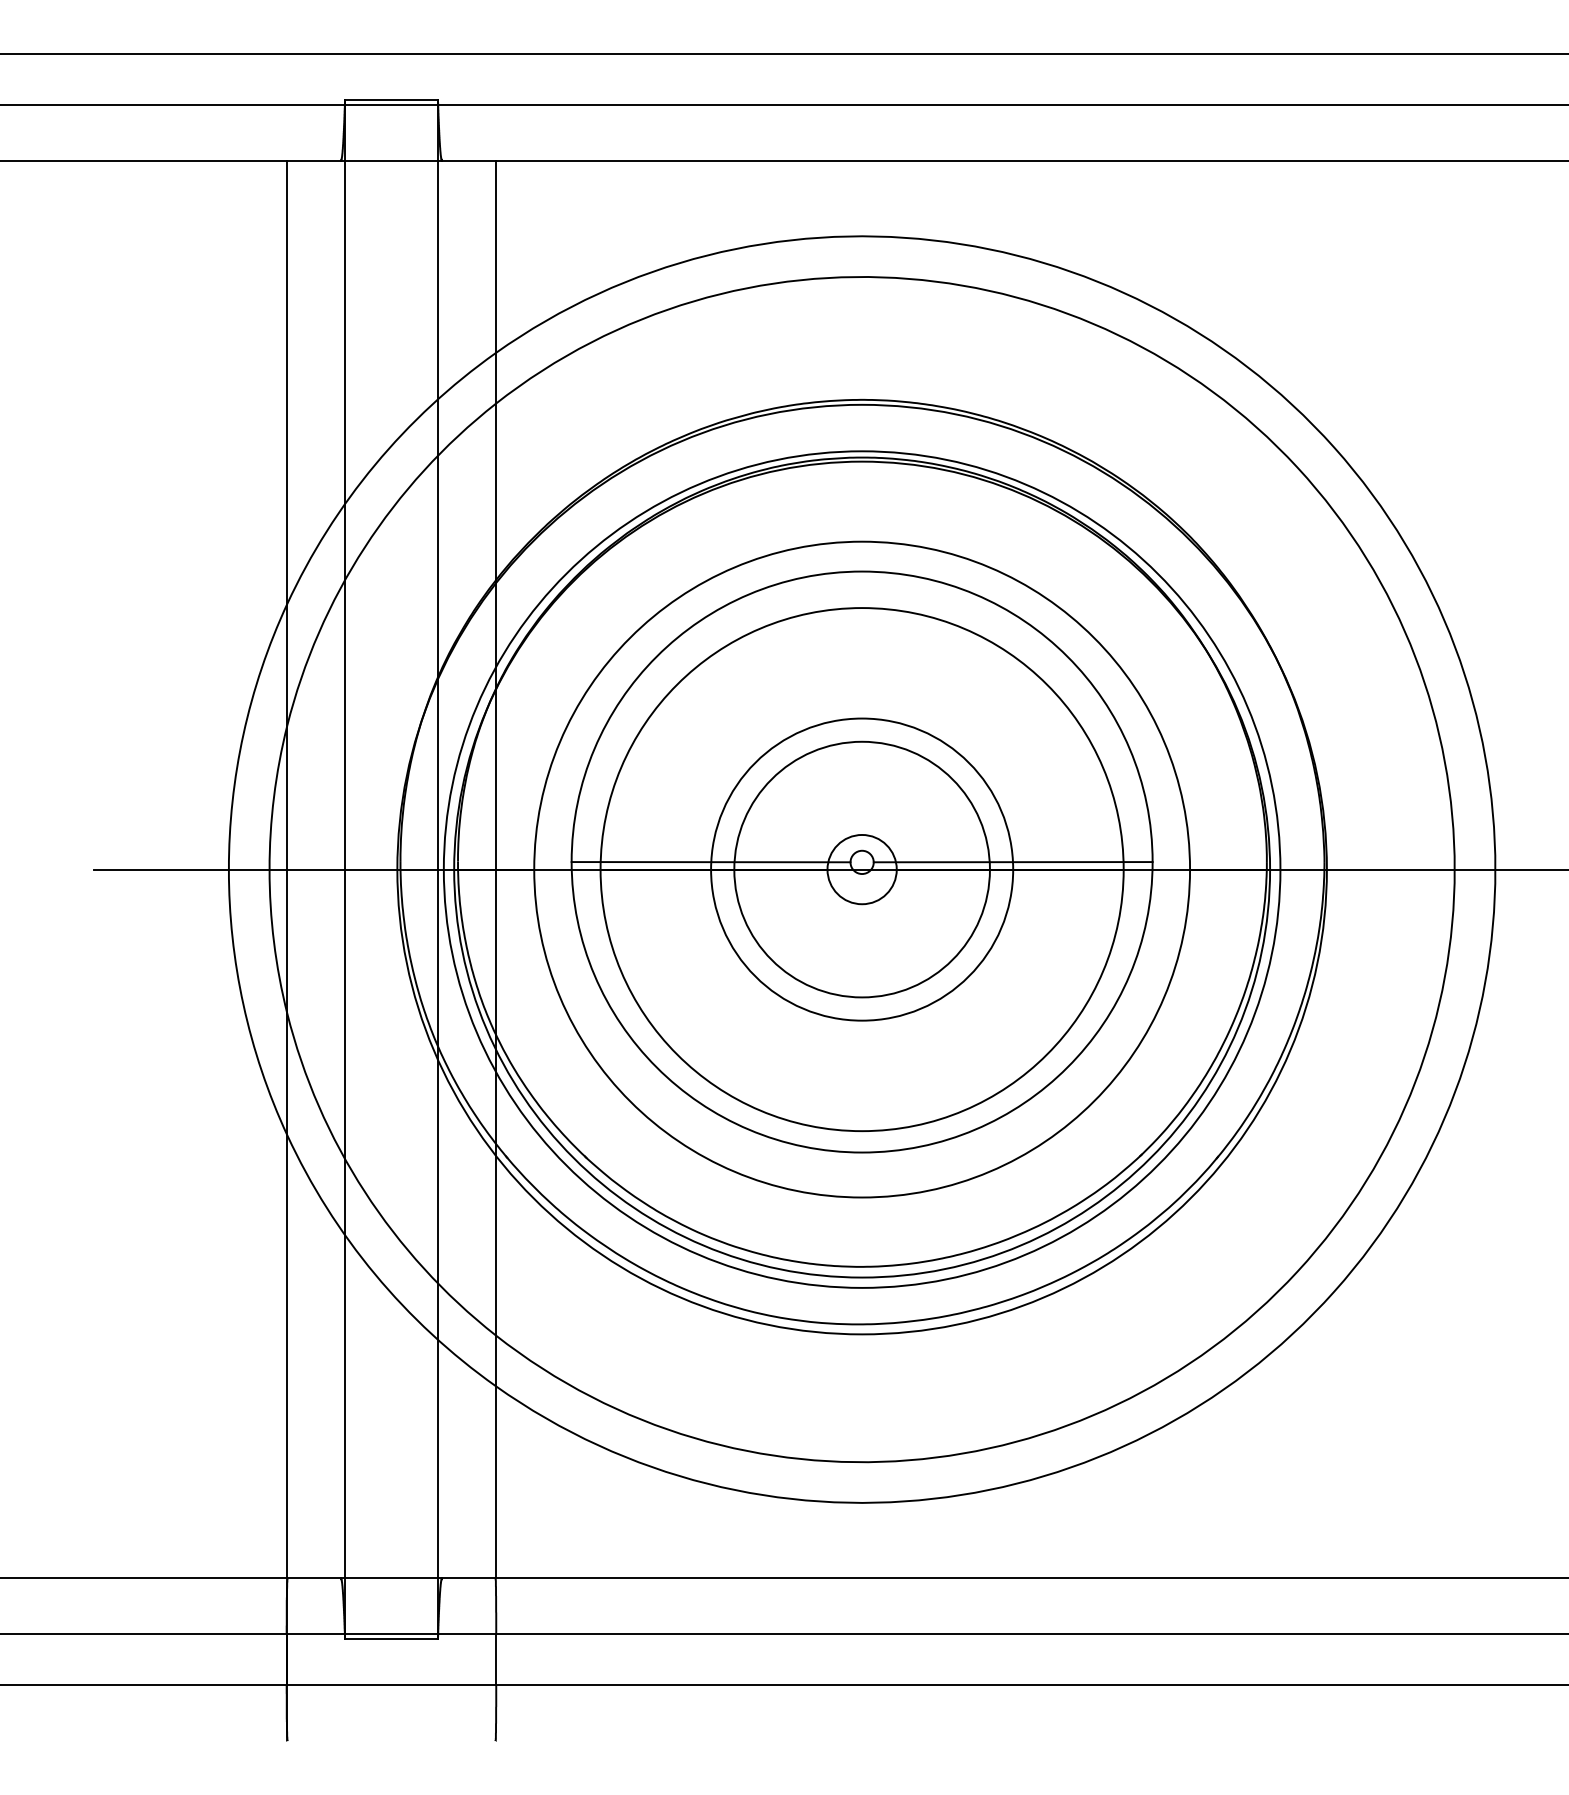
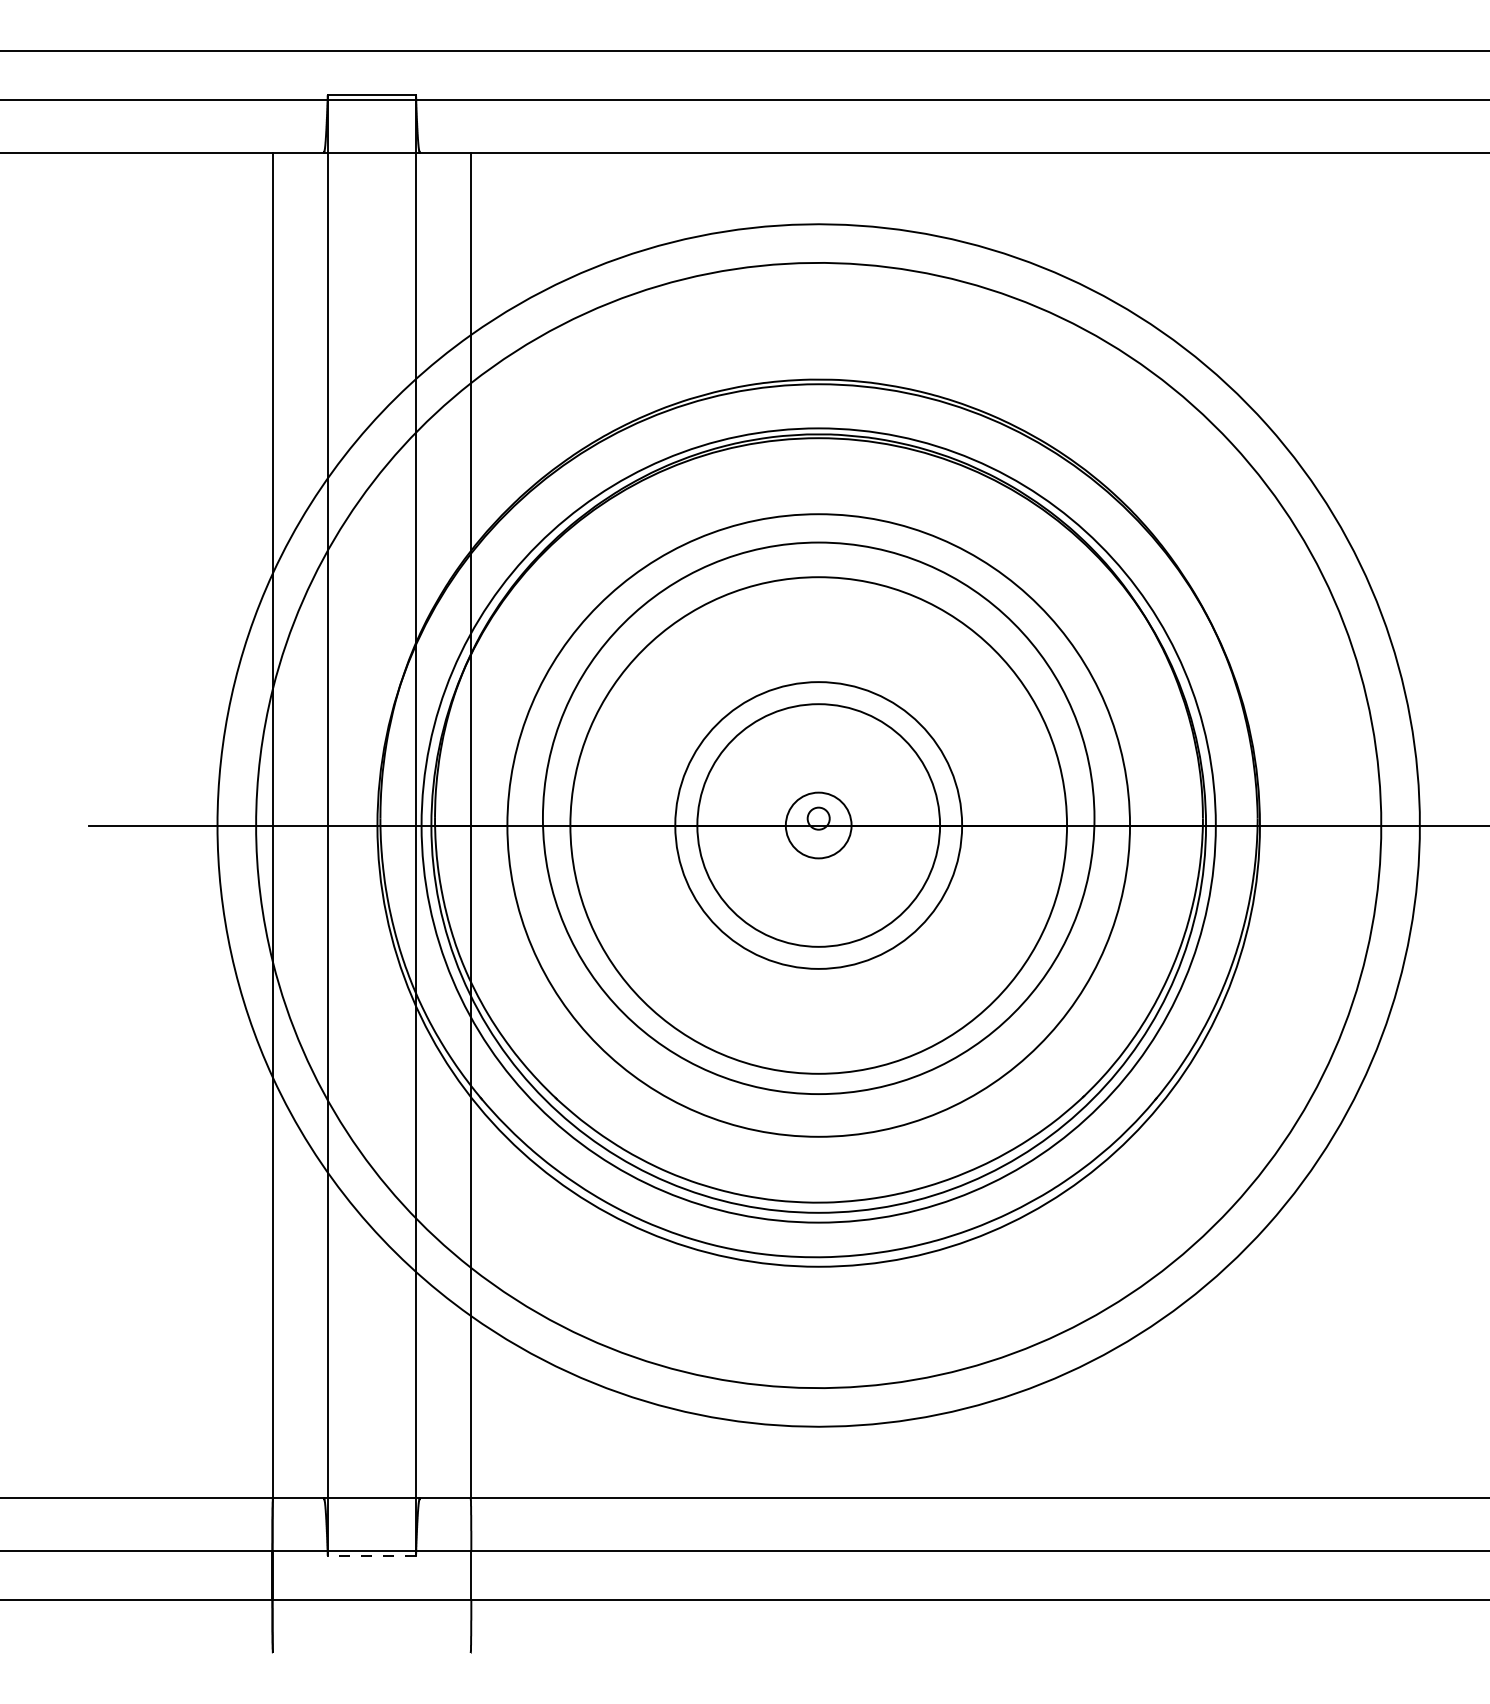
line: (710, 862) -> (674, 818), removed
line: (1012, 862) -> (961, 818), removed
line: (391, 1638) -> (371, 1555), solid -> dashed

